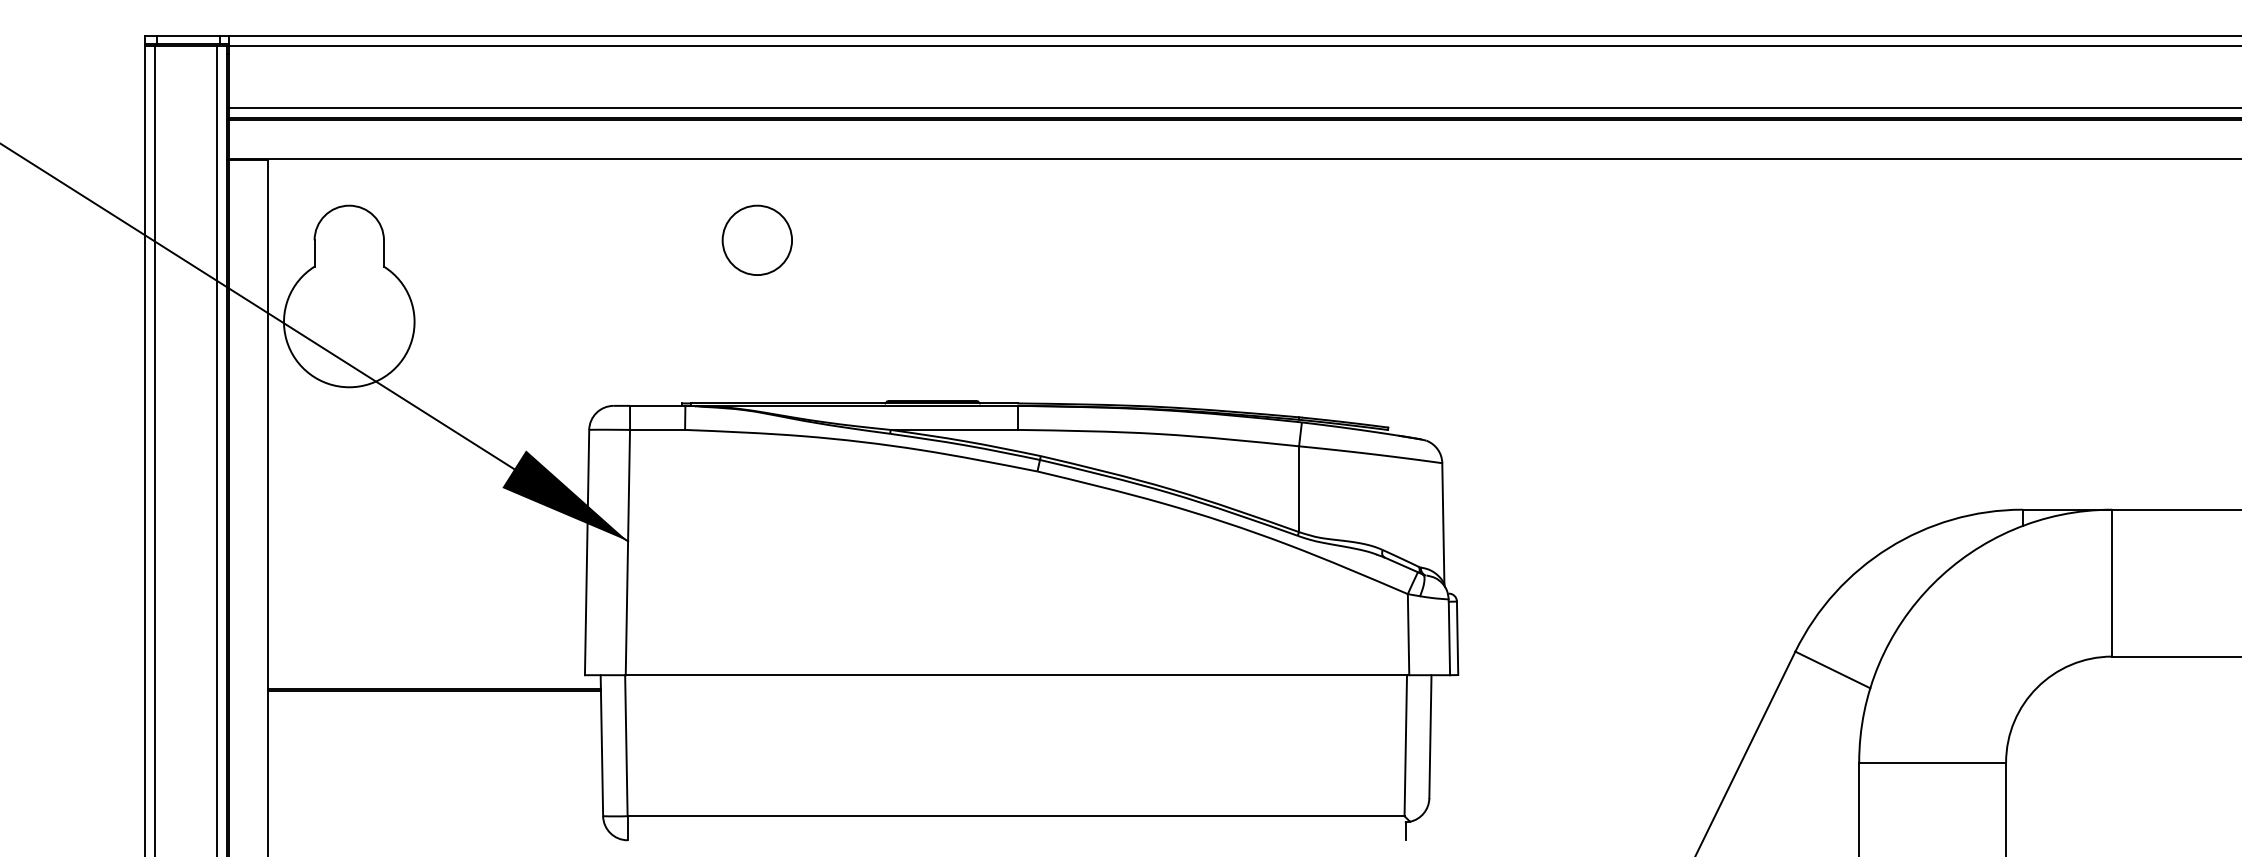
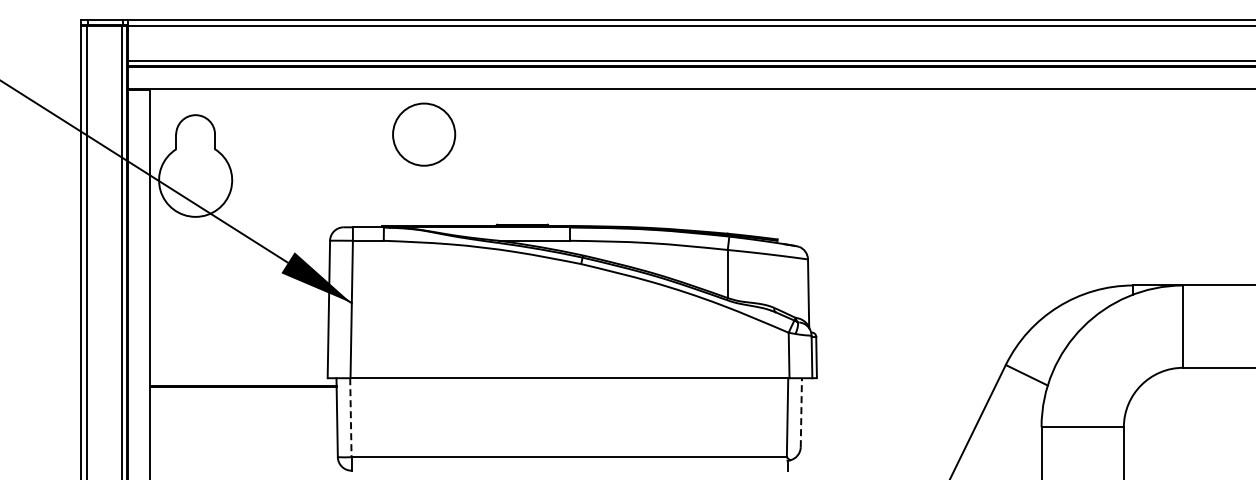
circle: (757, 240) -> (424, 134), size x1.6
line: (1430, 736) -> (801, 412), solid -> dashed
line: (625, 745) -> (350, 417), solid -> dashed

